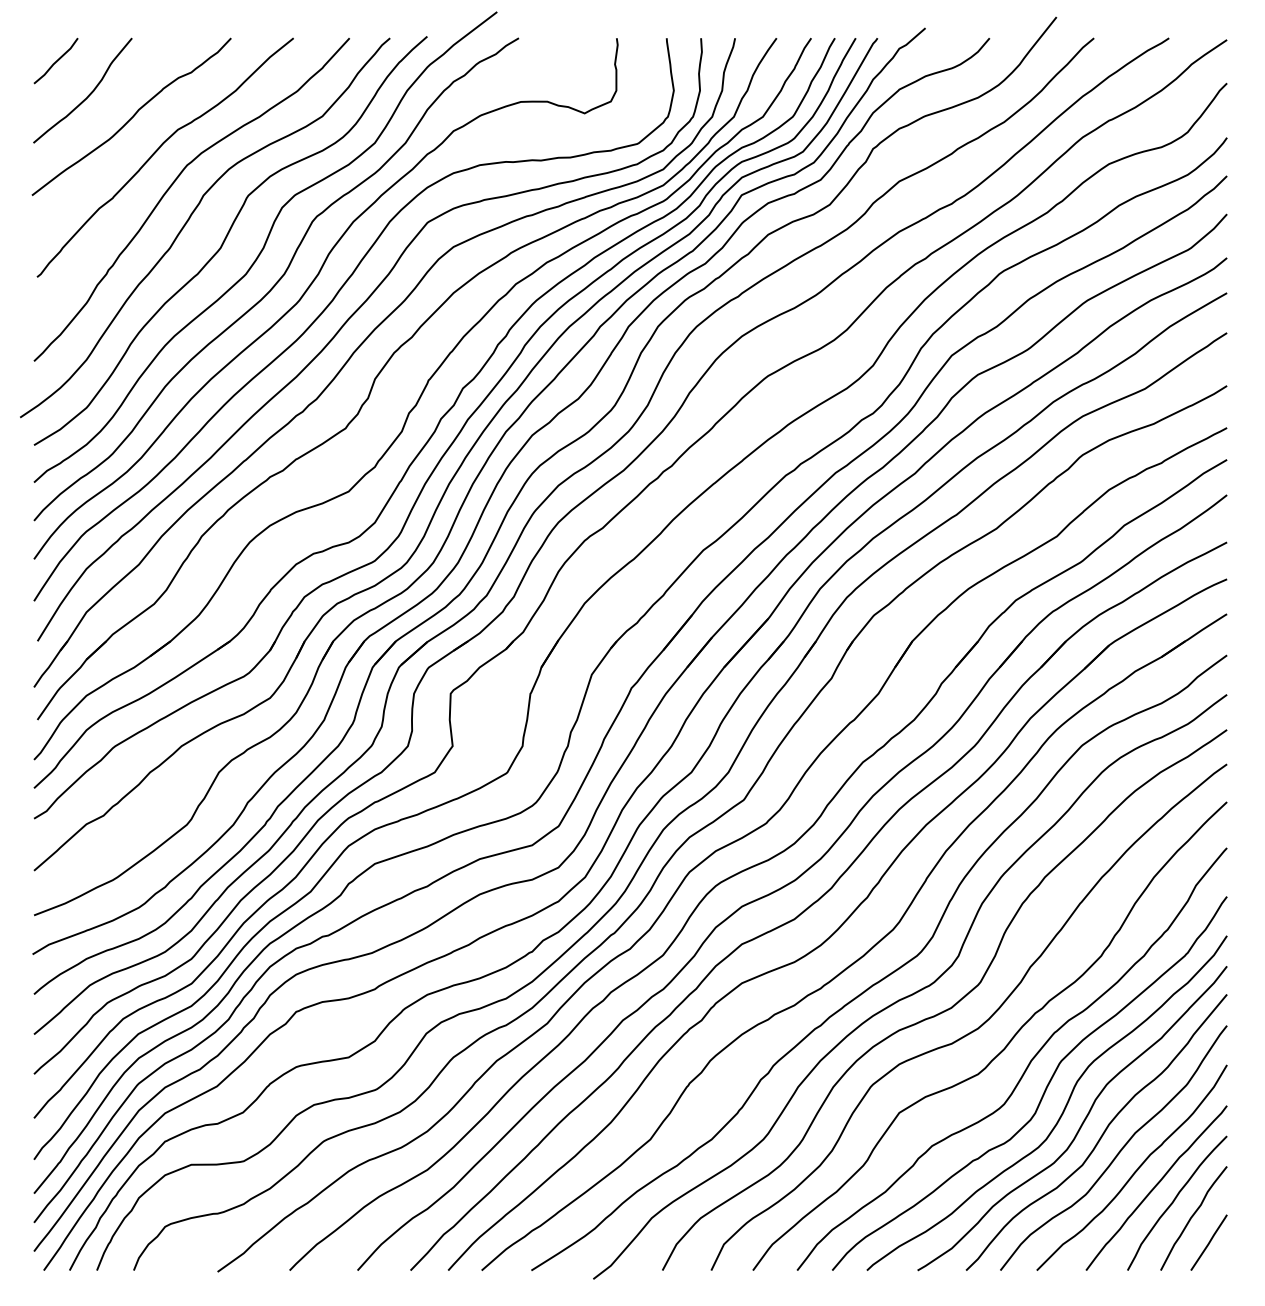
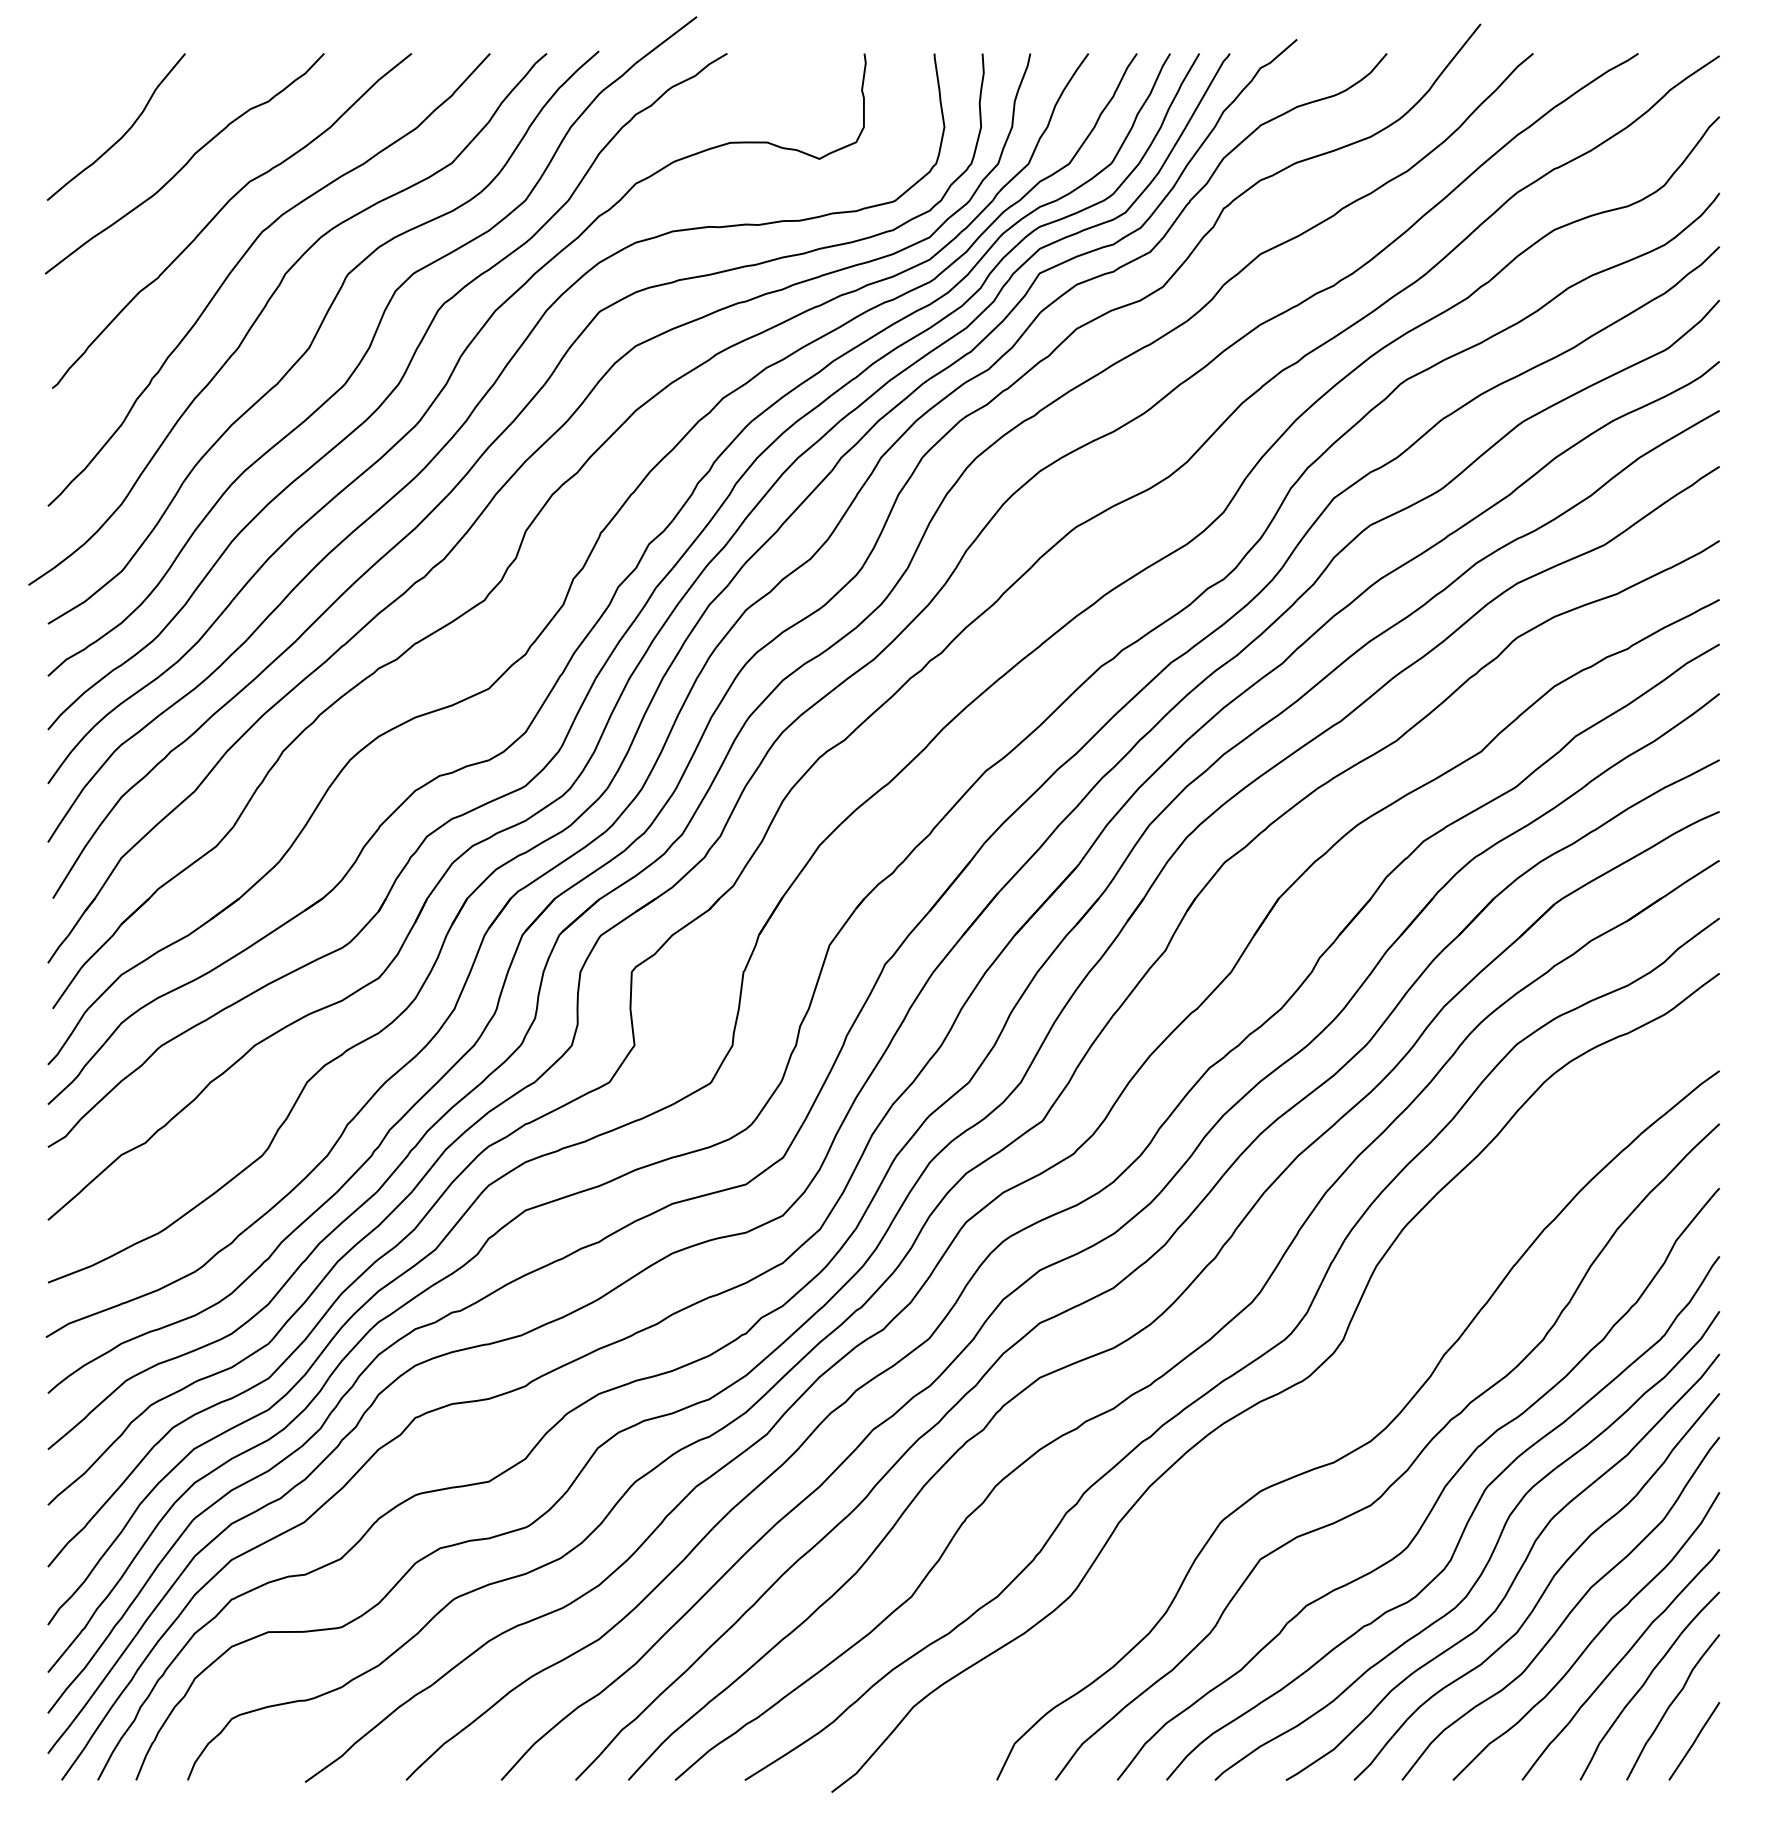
line: (56, 60) -> (79, 84), removed
curve: (949, 1007) -> (1330, 1411), removed

